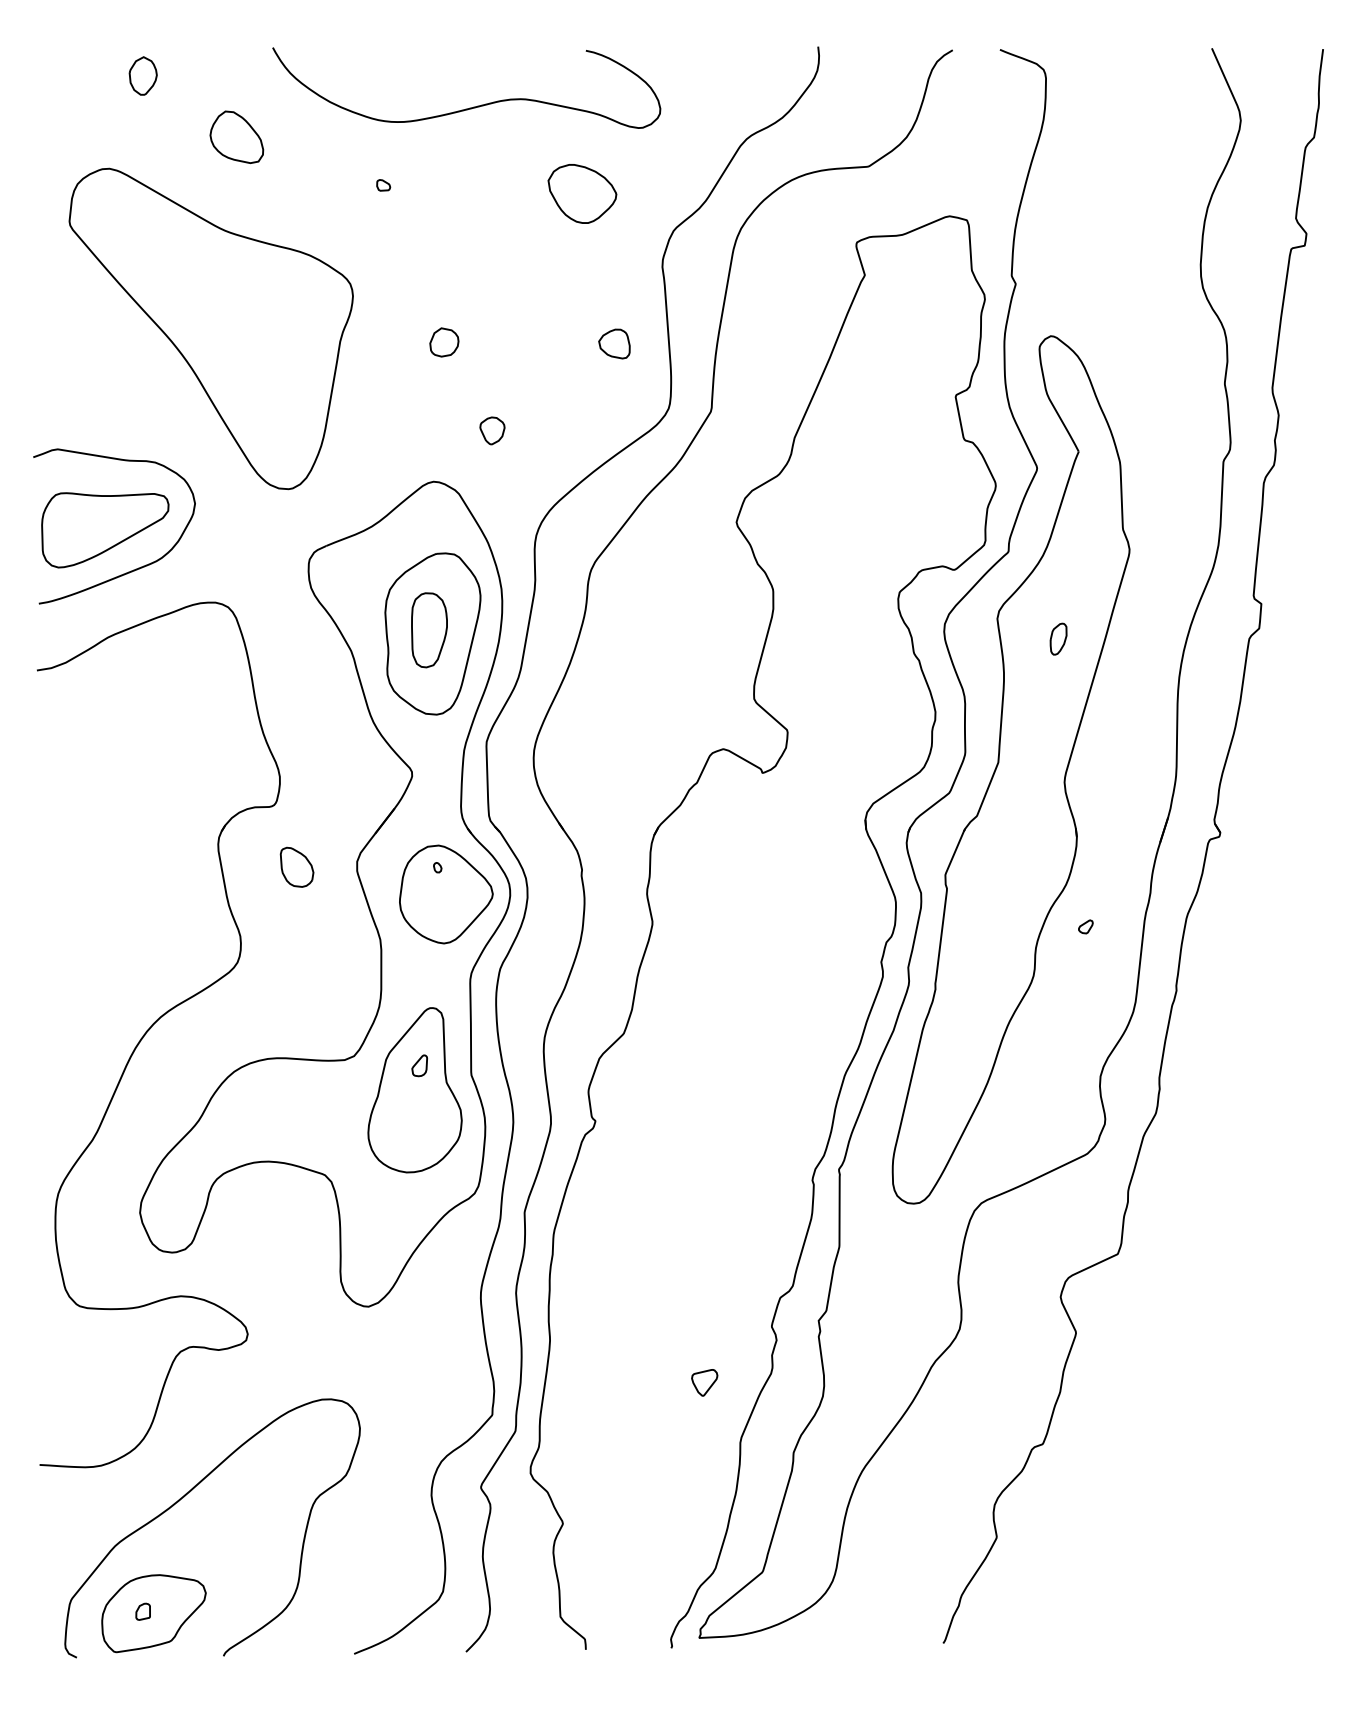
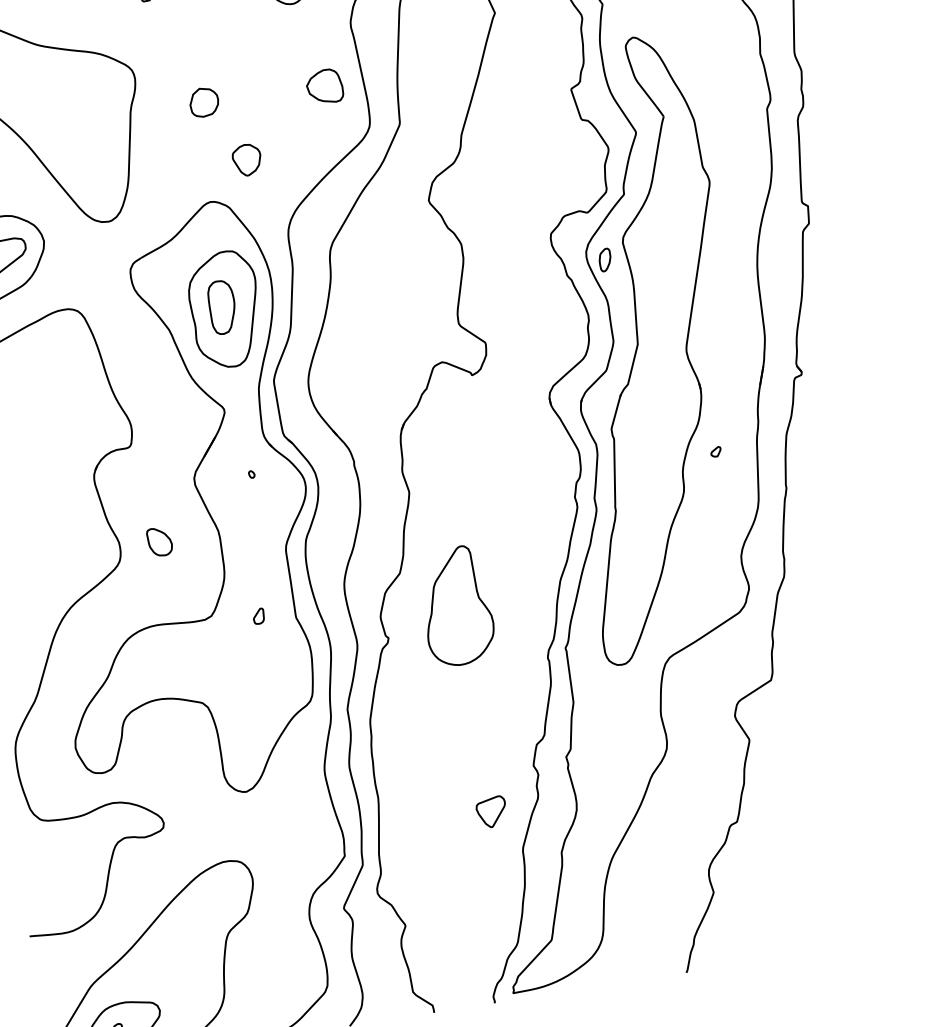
part: (444, 342) -> (204, 102), size x1.4
part: (614, 343) -> (324, 86), size x1.6
part: (492, 430) -> (247, 159), size x1.6
part: (1058, 638) -> (605, 259), moved
part: (296, 866) -> (159, 541), moved
part: (446, 894) -> (260, 492), removed
part: (414, 1090) -> (456, 606), moved
part: (704, 1382) -> (491, 812), size x1.6

